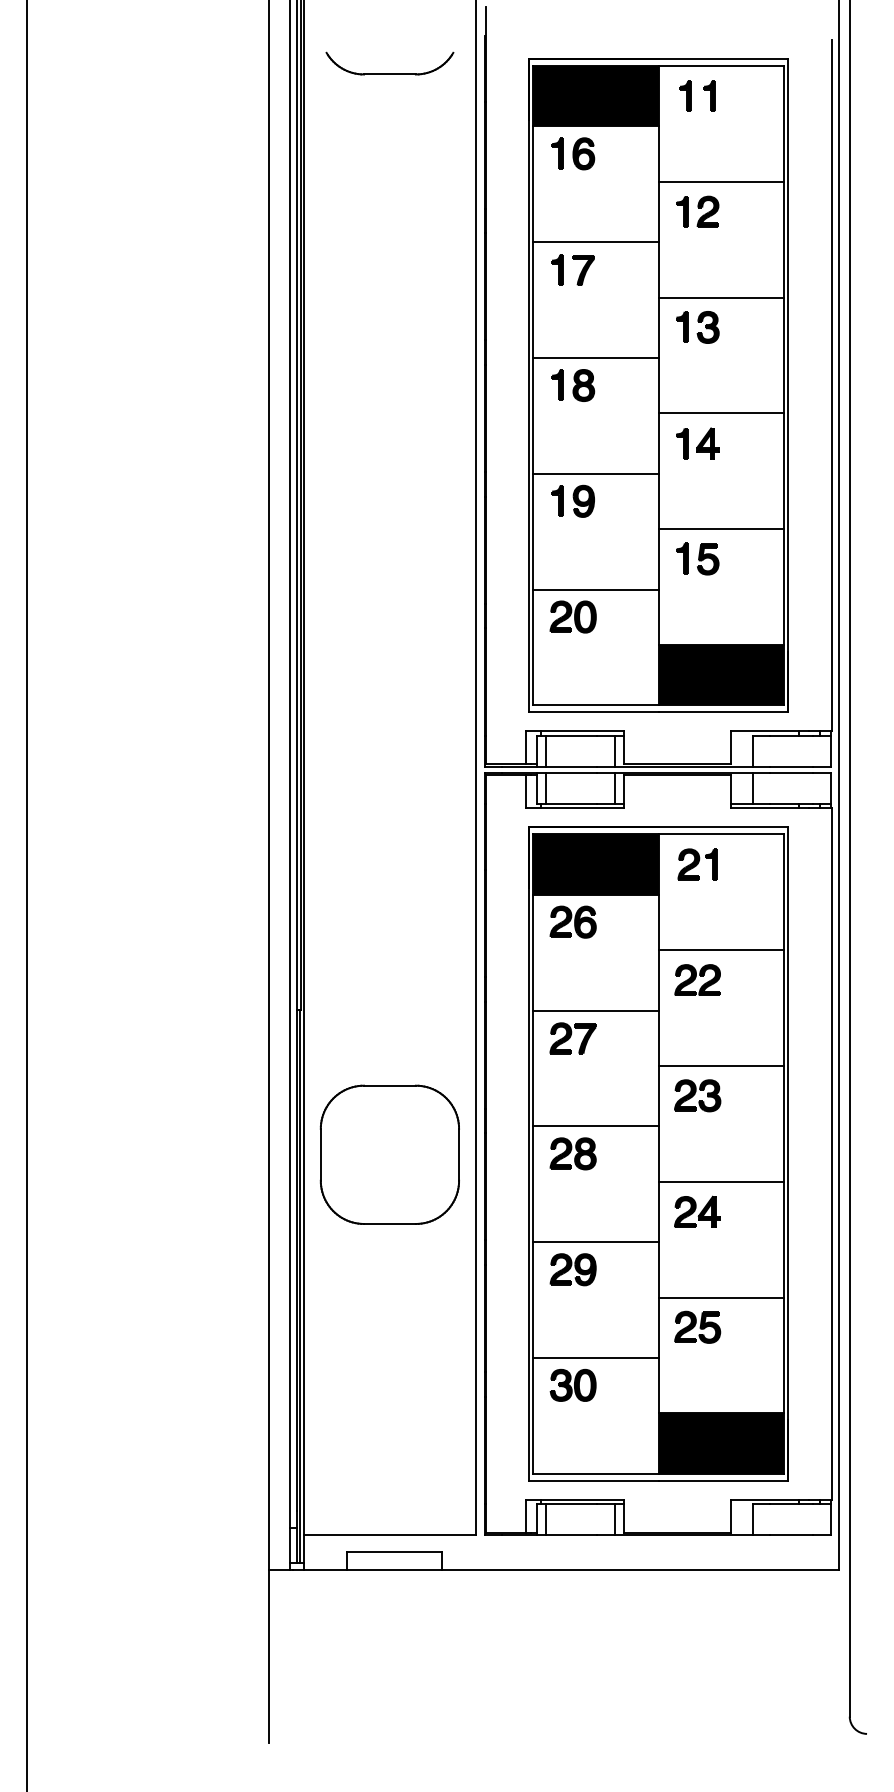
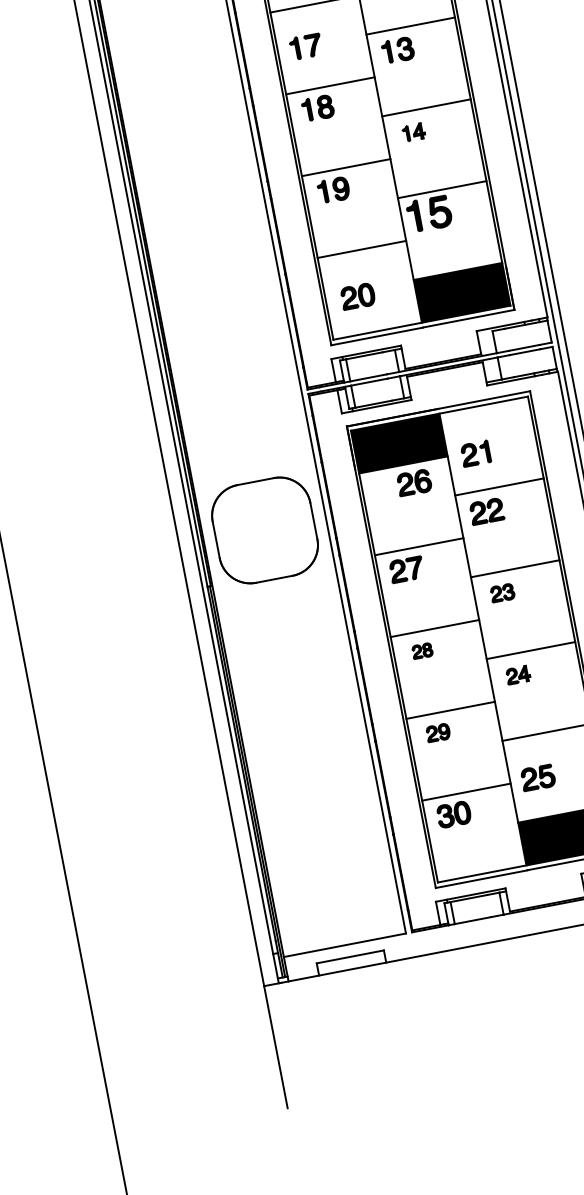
part: (580, 272) -> (311, 47), moved
part: (697, 443) -> (413, 132), size x0.7
part: (697, 558) -> (429, 213), size x1.4
part: (572, 616) -> (357, 296), moved
part: (697, 864) -> (475, 453), moved
part: (572, 921) -> (413, 482), moved
part: (697, 1095) -> (502, 592), size x0.7
part: (572, 1153) -> (421, 650), size x0.6
part: (389, 1154) -> (264, 530), moved
part: (697, 1211) -> (518, 674), size x0.7
part: (572, 1269) -> (437, 732), size x0.7
part: (697, 1326) -> (537, 777), moved

